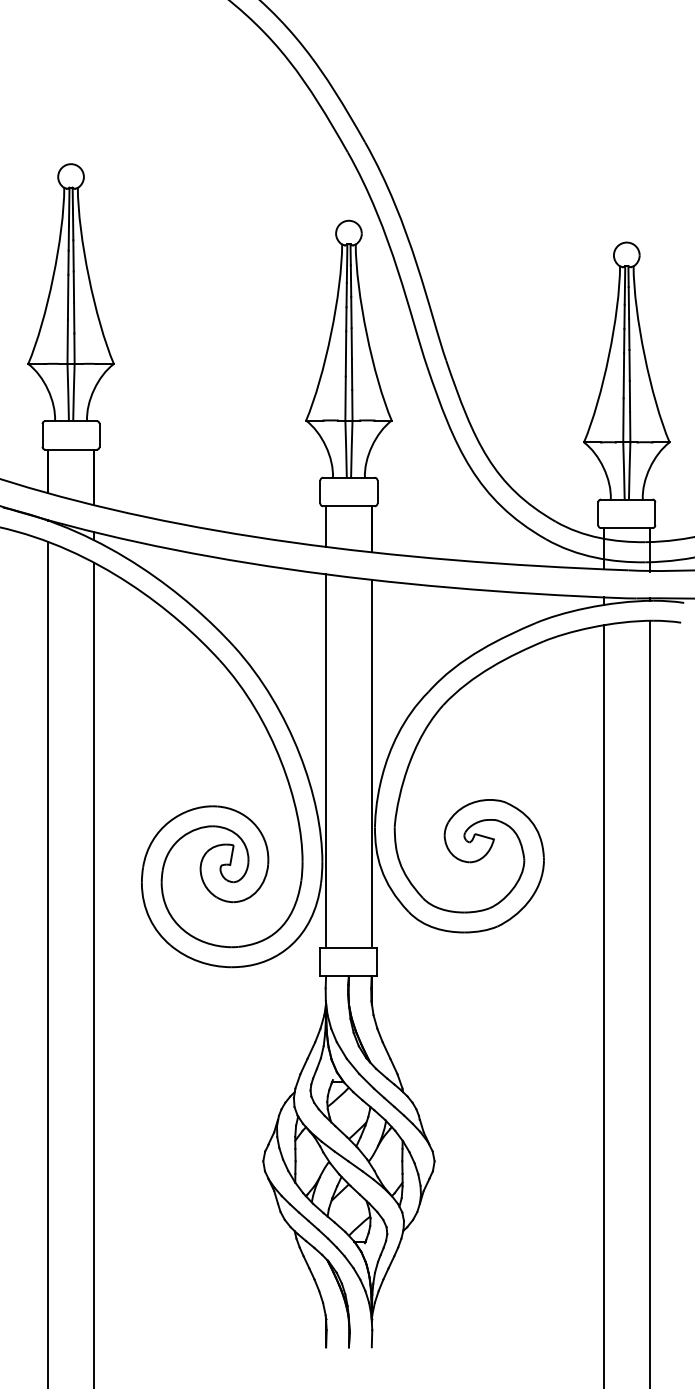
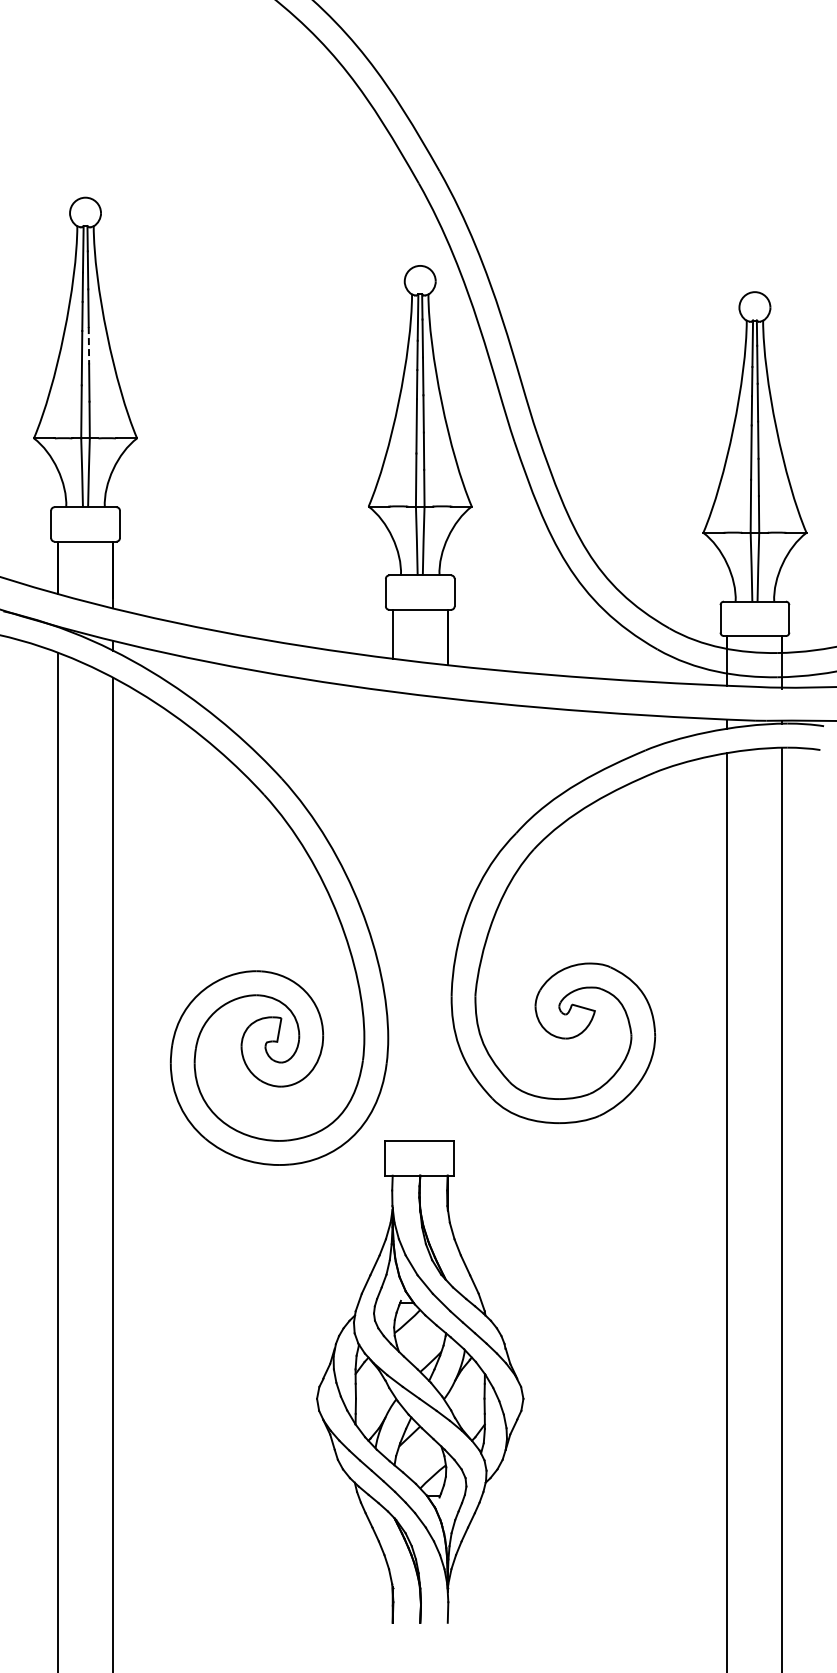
line: (73, 286) -> (88, 345), solid -> dashed
line: (325, 760) -> (392, 915), removed
line: (371, 762) -> (447, 918), removed

